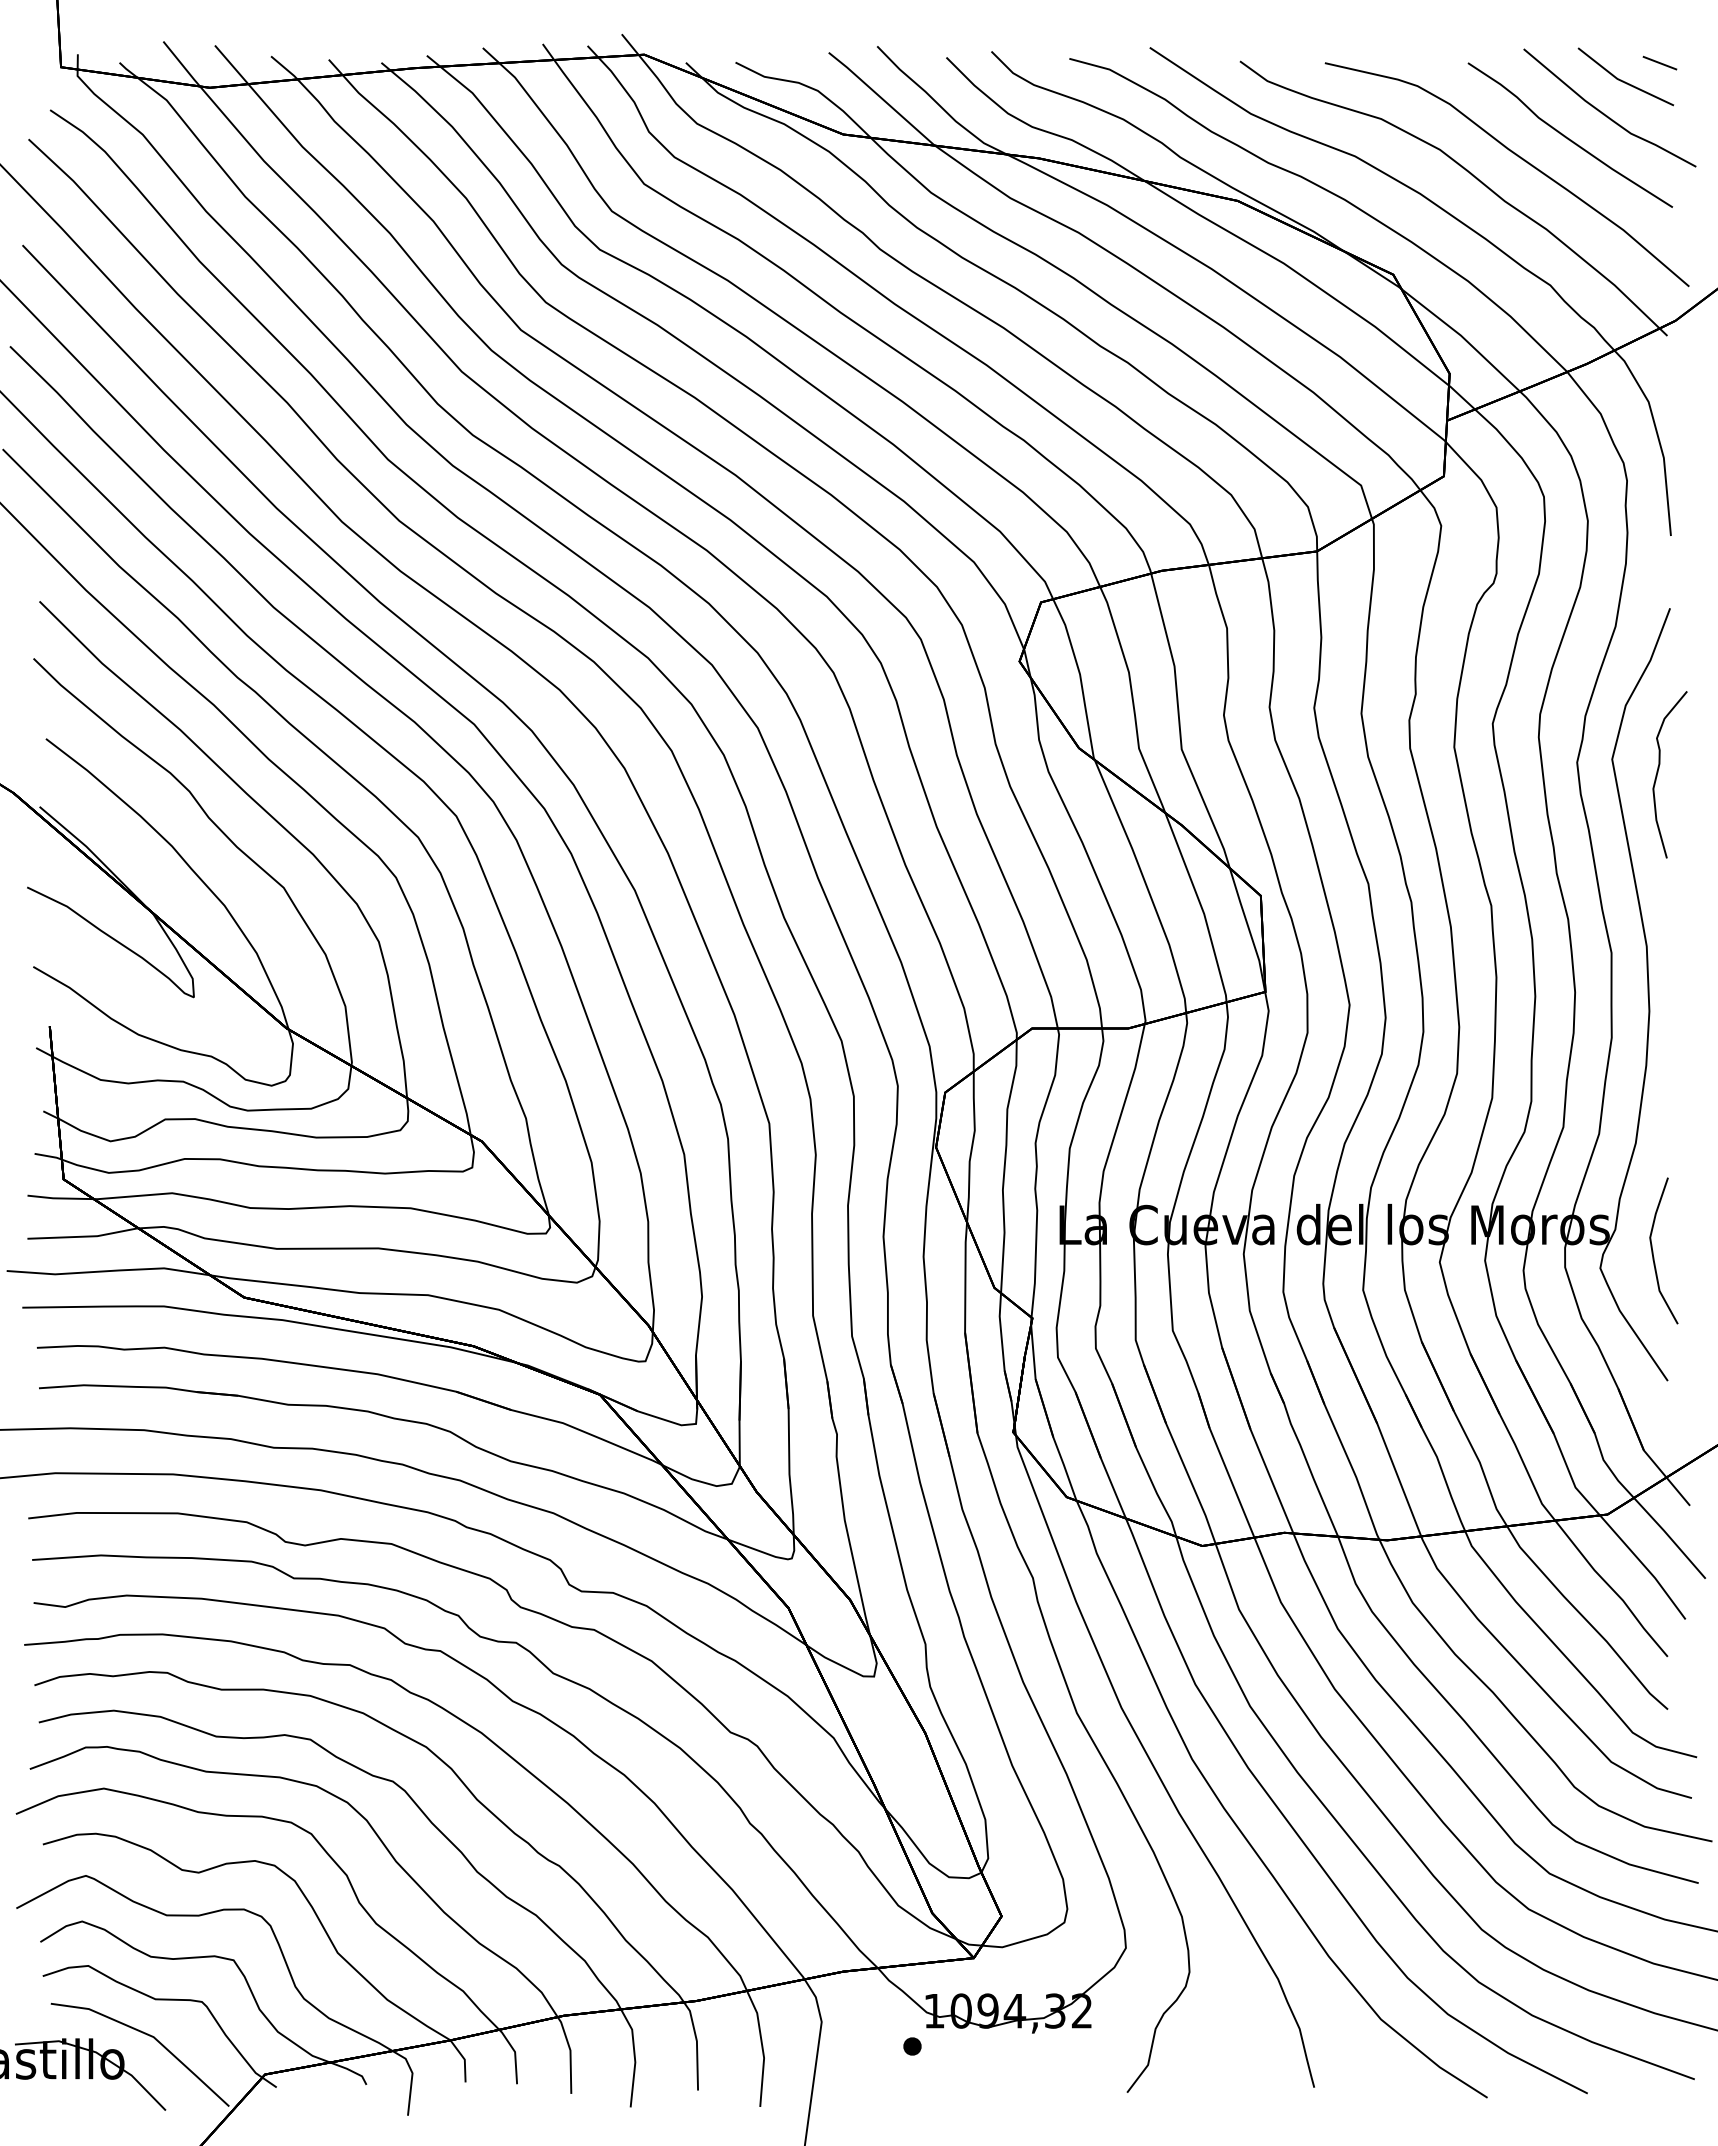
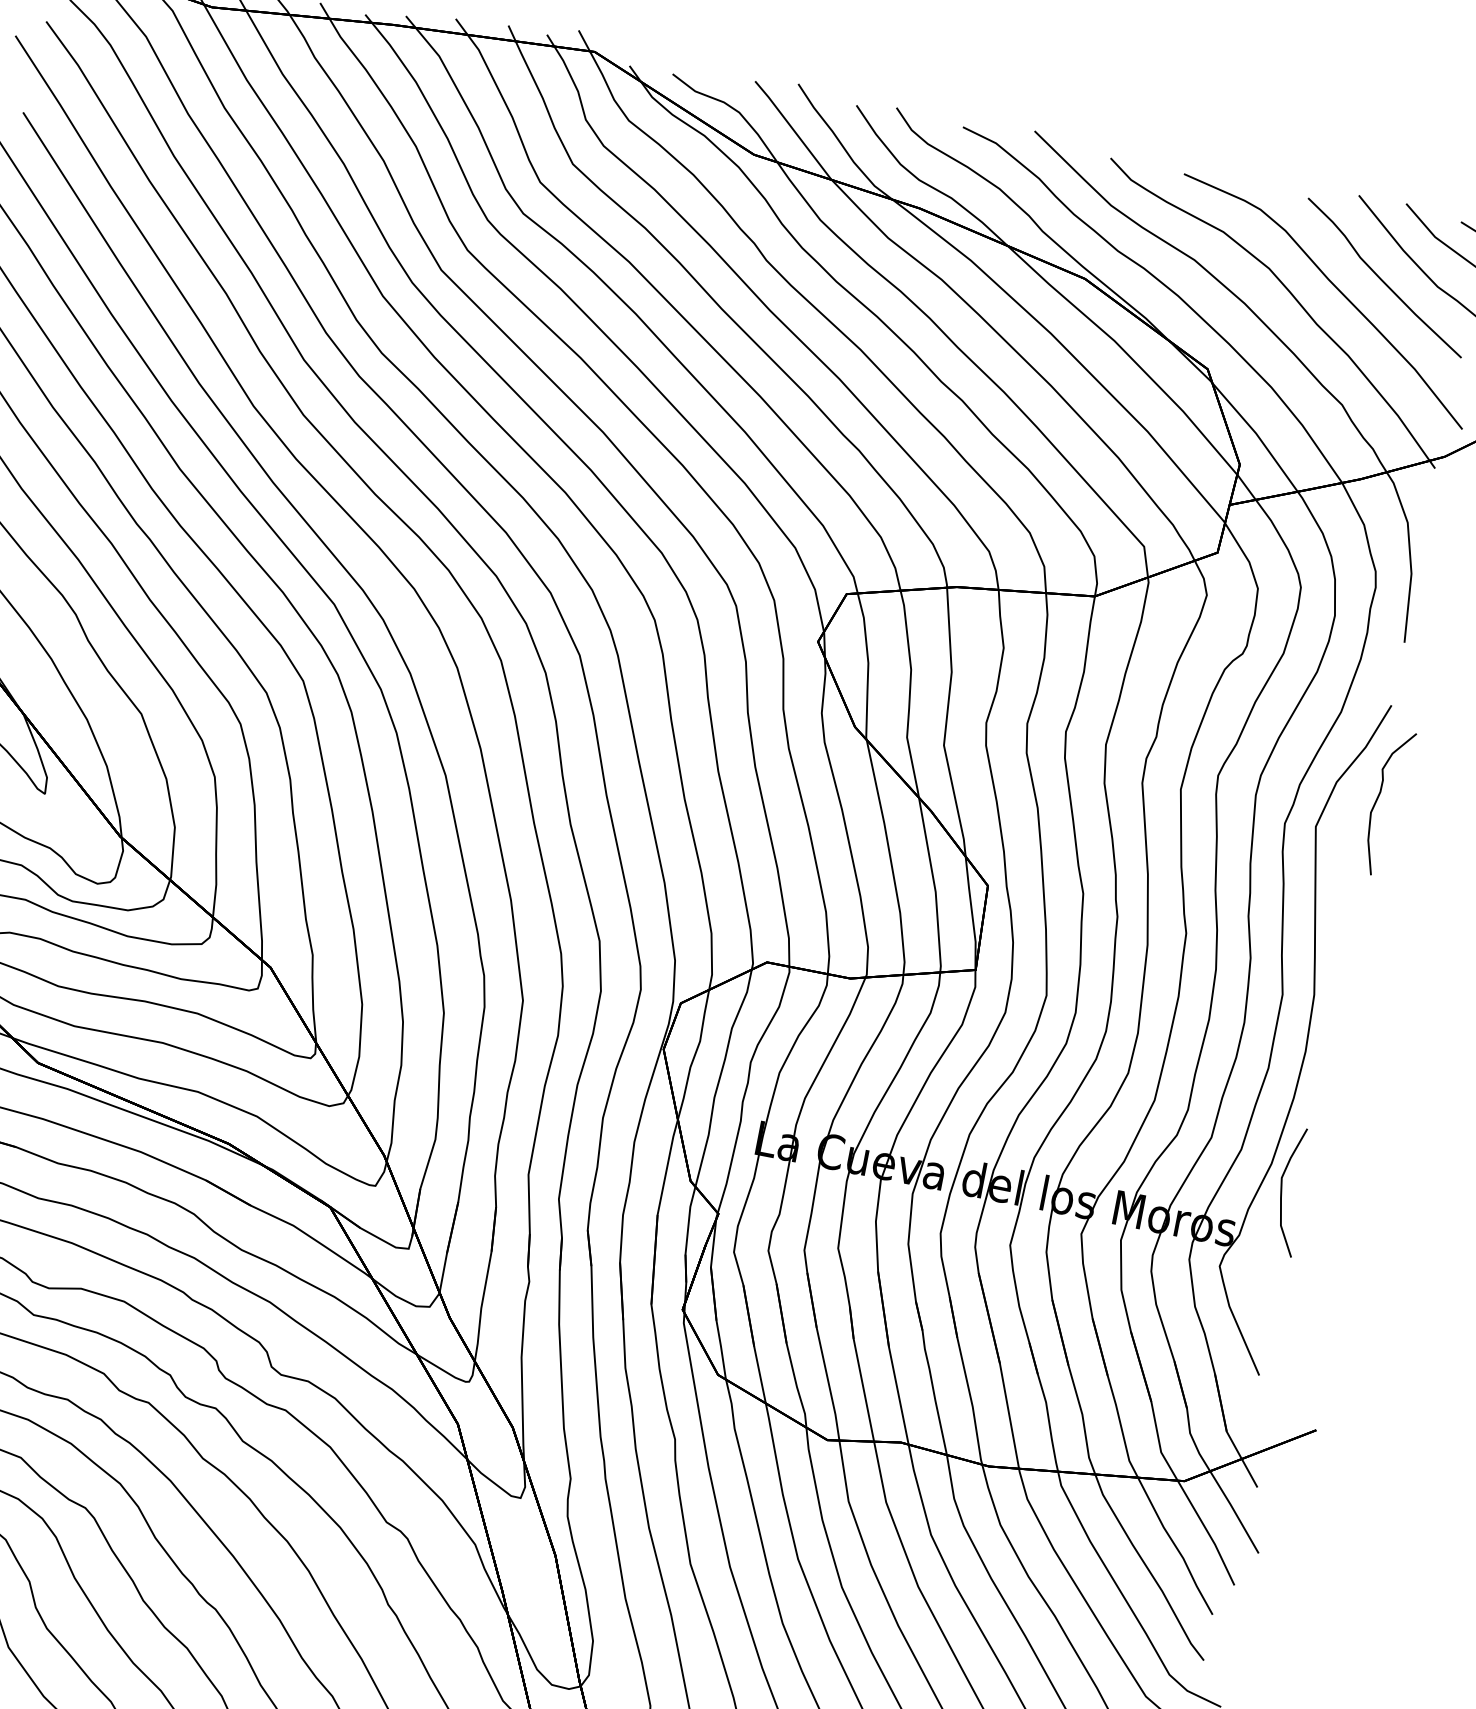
curve: (1658, 772) -> (1378, 799), moved
curve: (1653, 1250) -> (1282, 1189), moved

